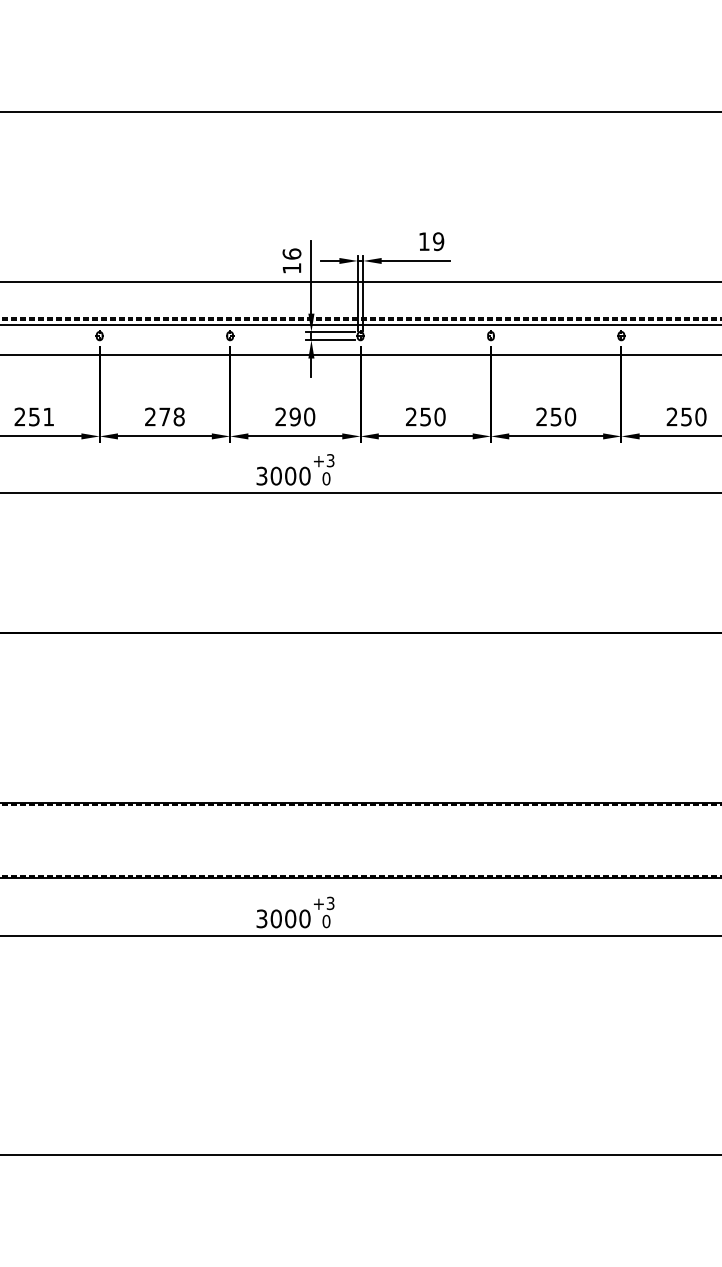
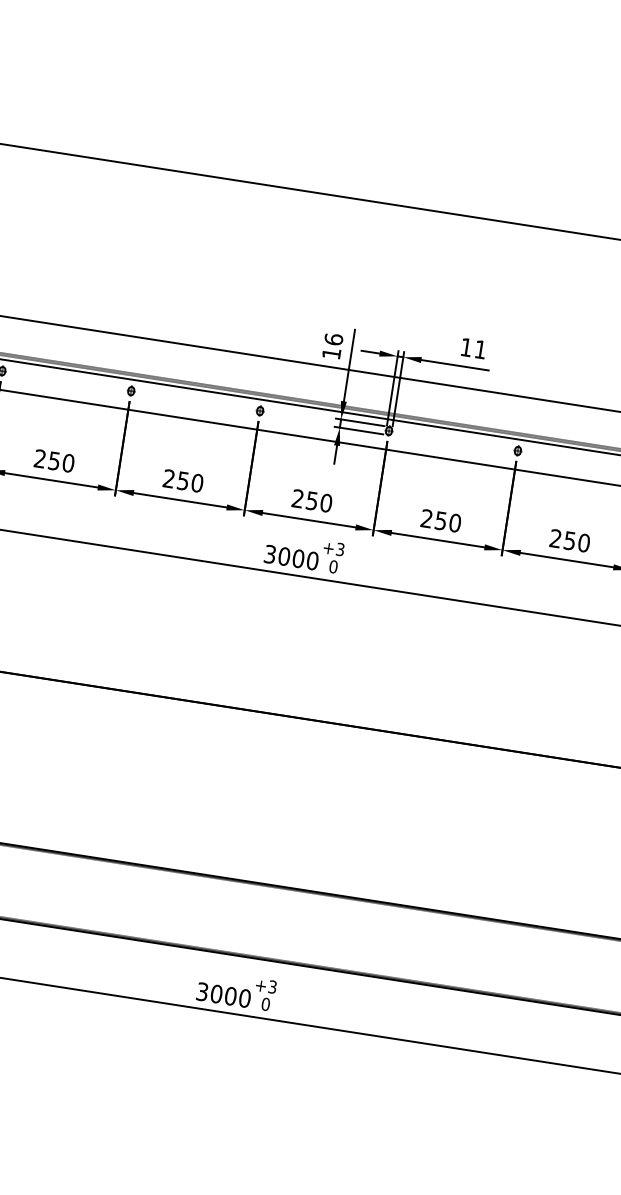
text: (438, 241) -> (480, 349), 19 -> 11
text: (48, 416) -> (68, 462), 251 -> 250
text: (171, 416) -> (189, 481), 278 -> 250
text: (294, 416) -> (311, 500), 290 -> 250

